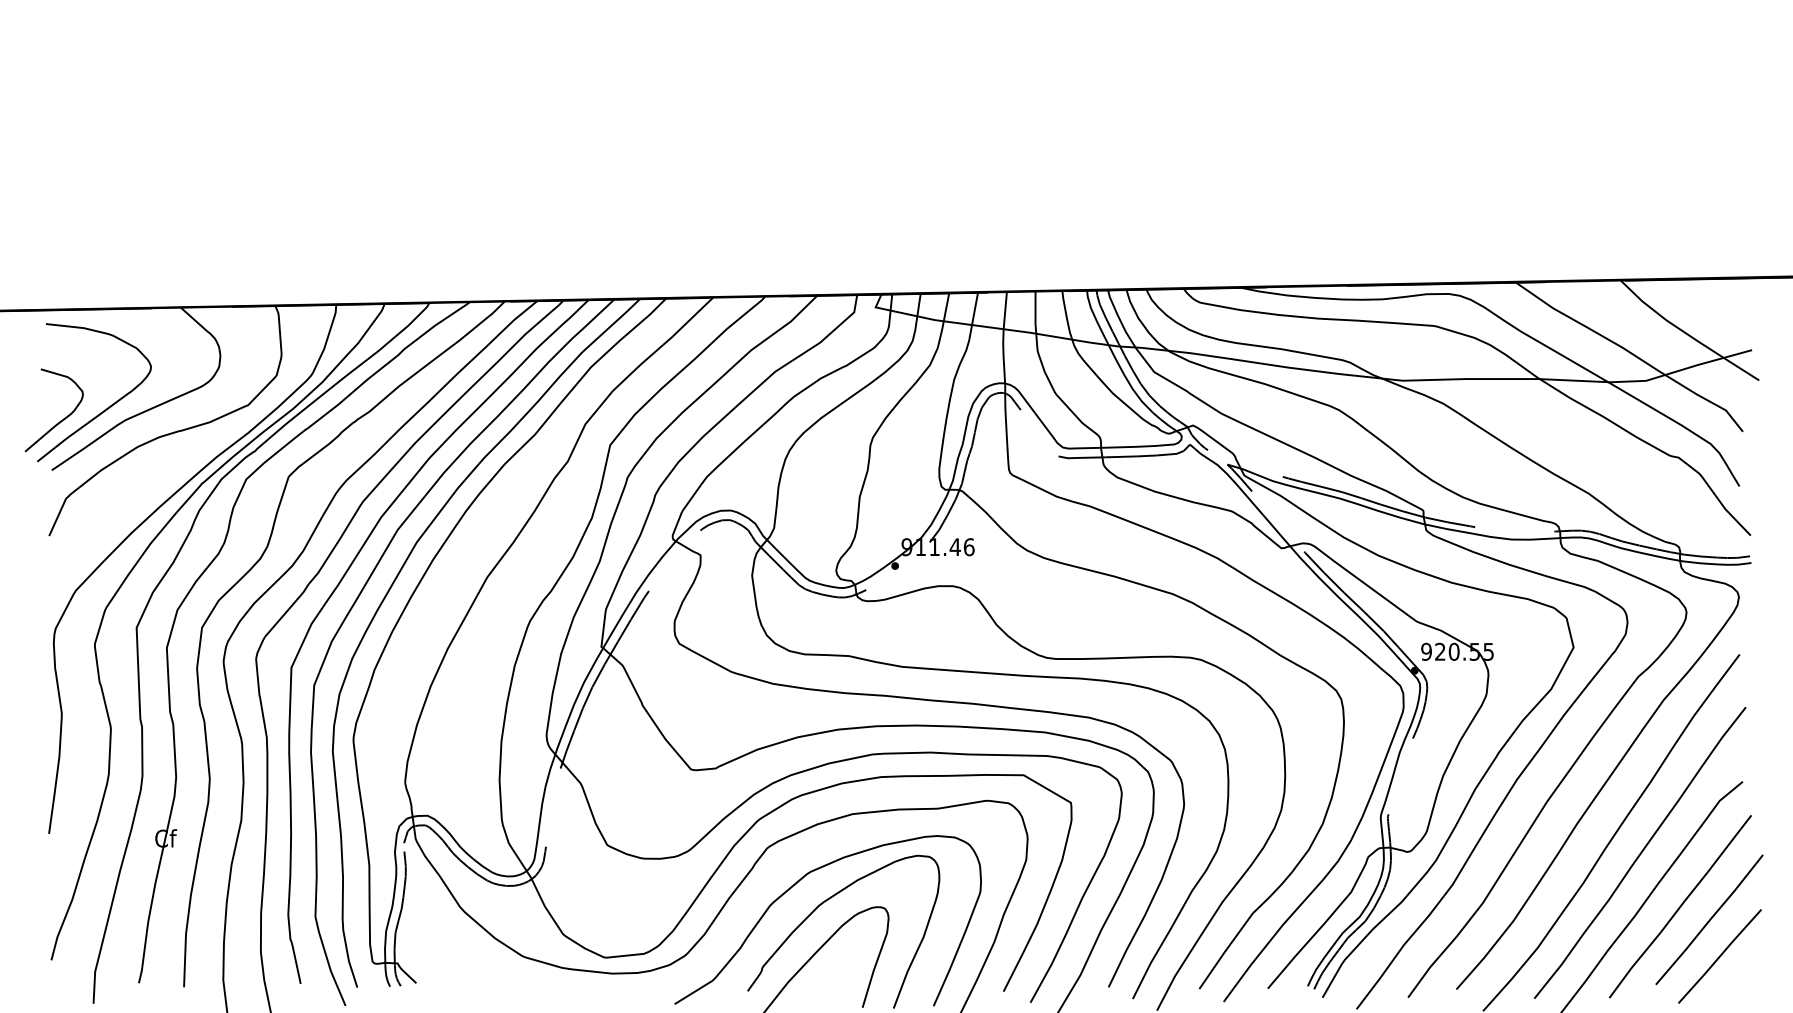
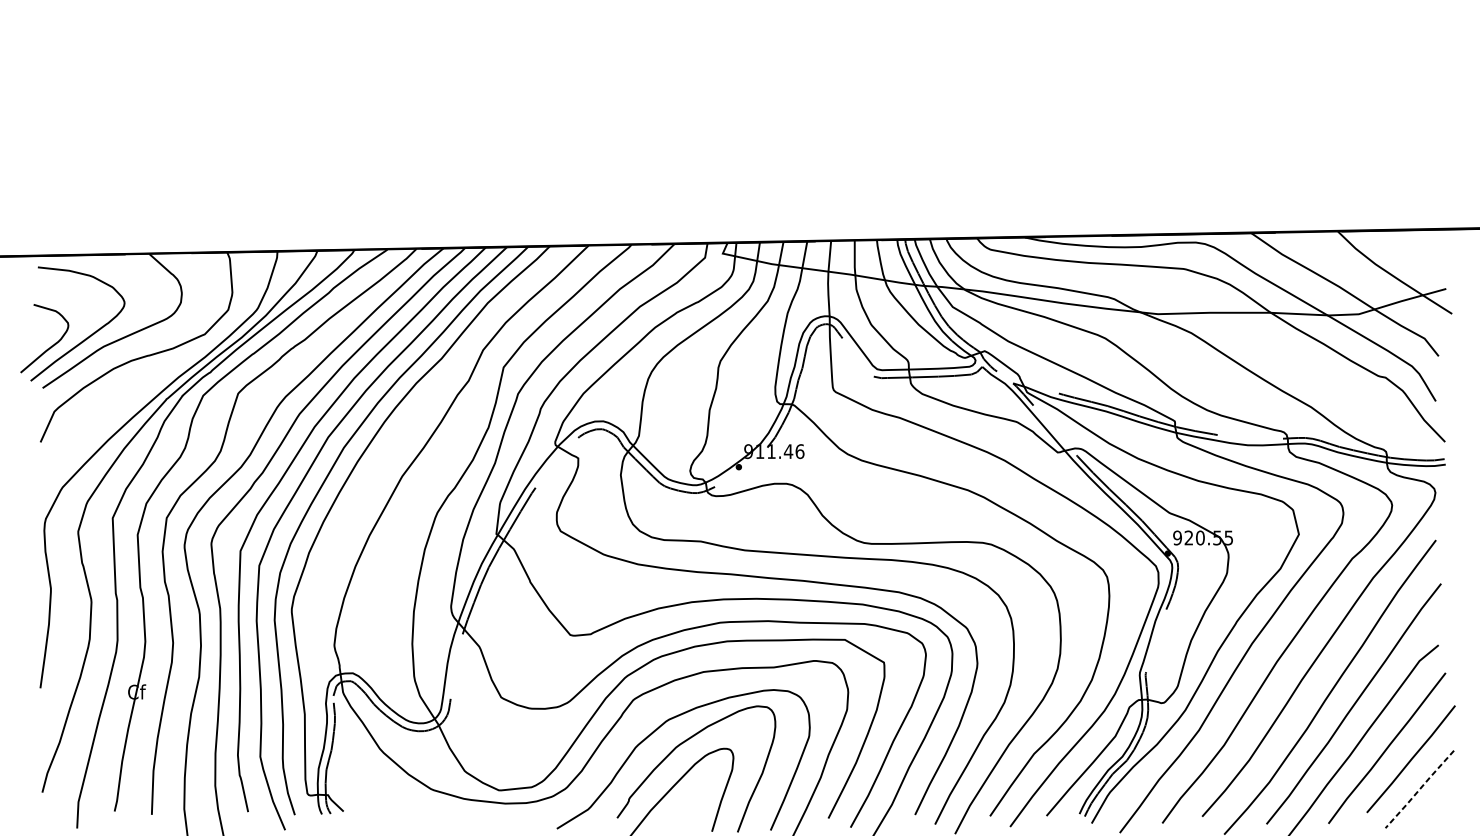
line: (1719, 956) -> (1419, 789), solid -> dashed

